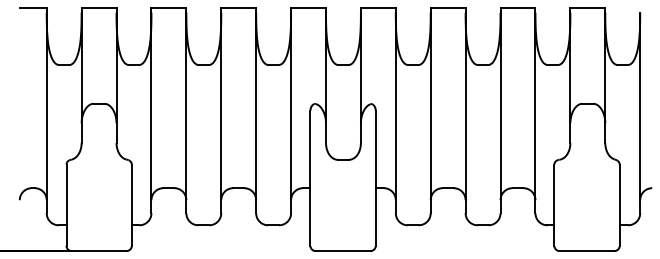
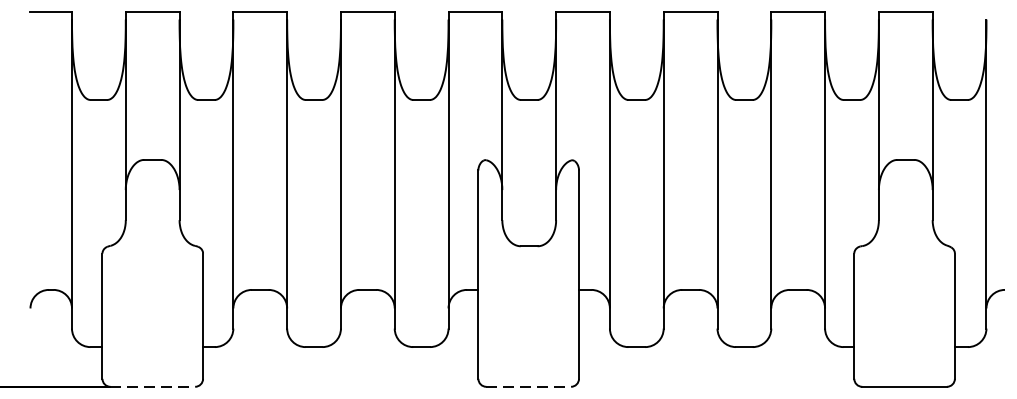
line: (99, 251) -> (153, 387), solid -> dashed
line: (343, 251) -> (529, 387), solid -> dashed

